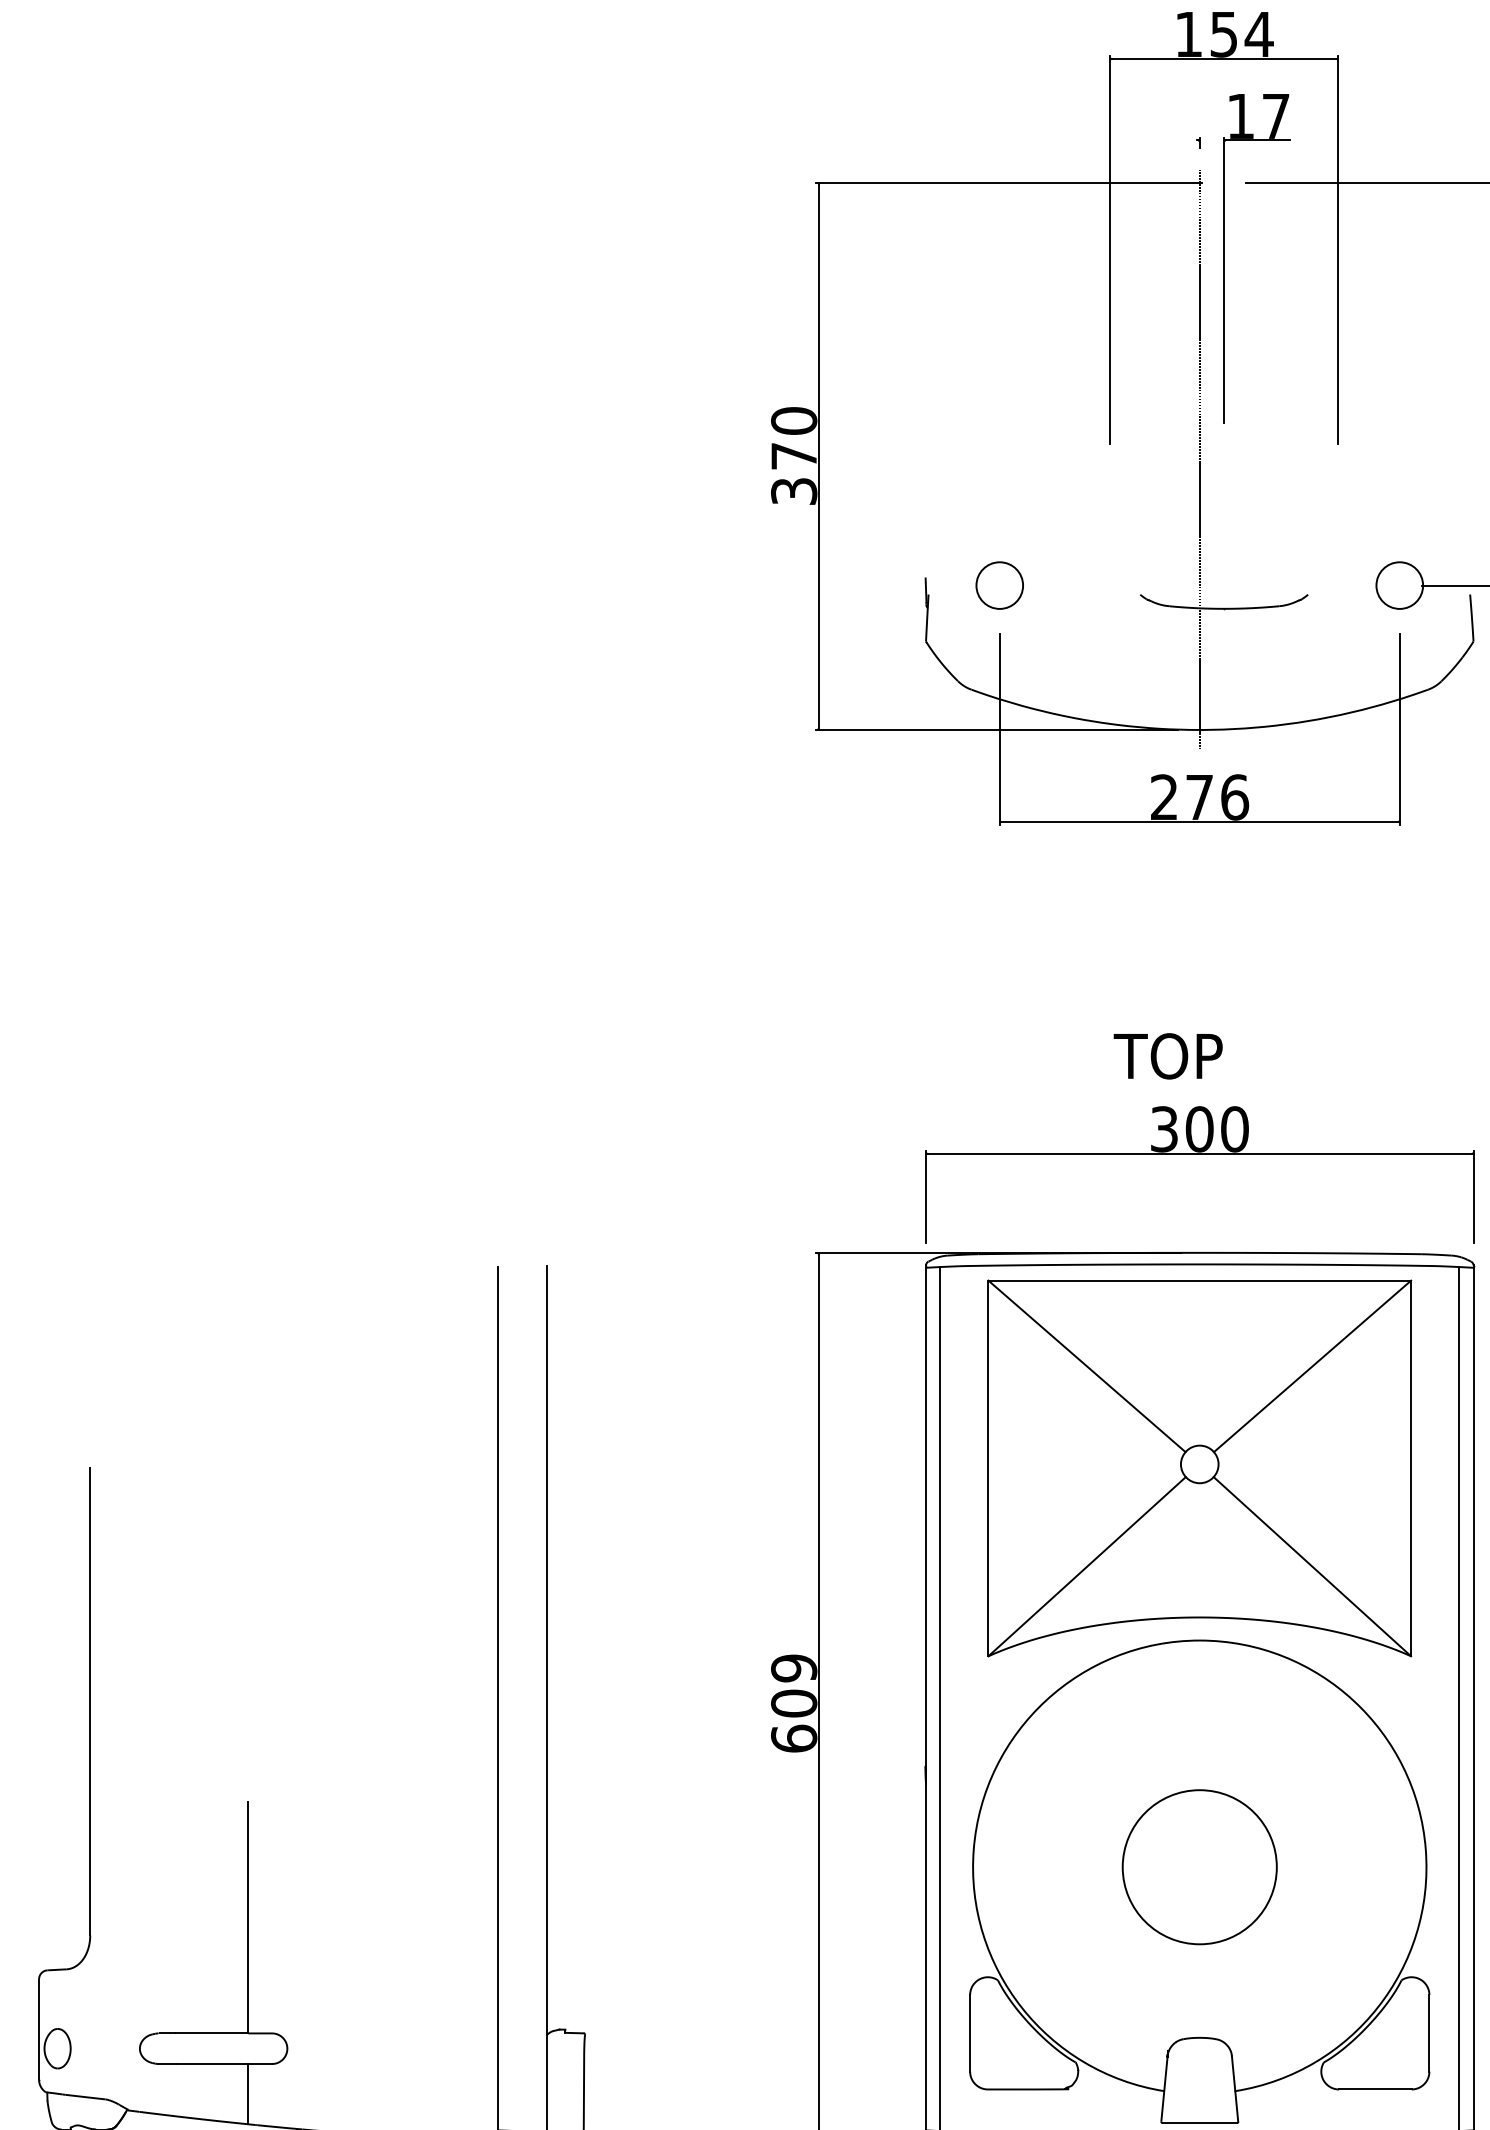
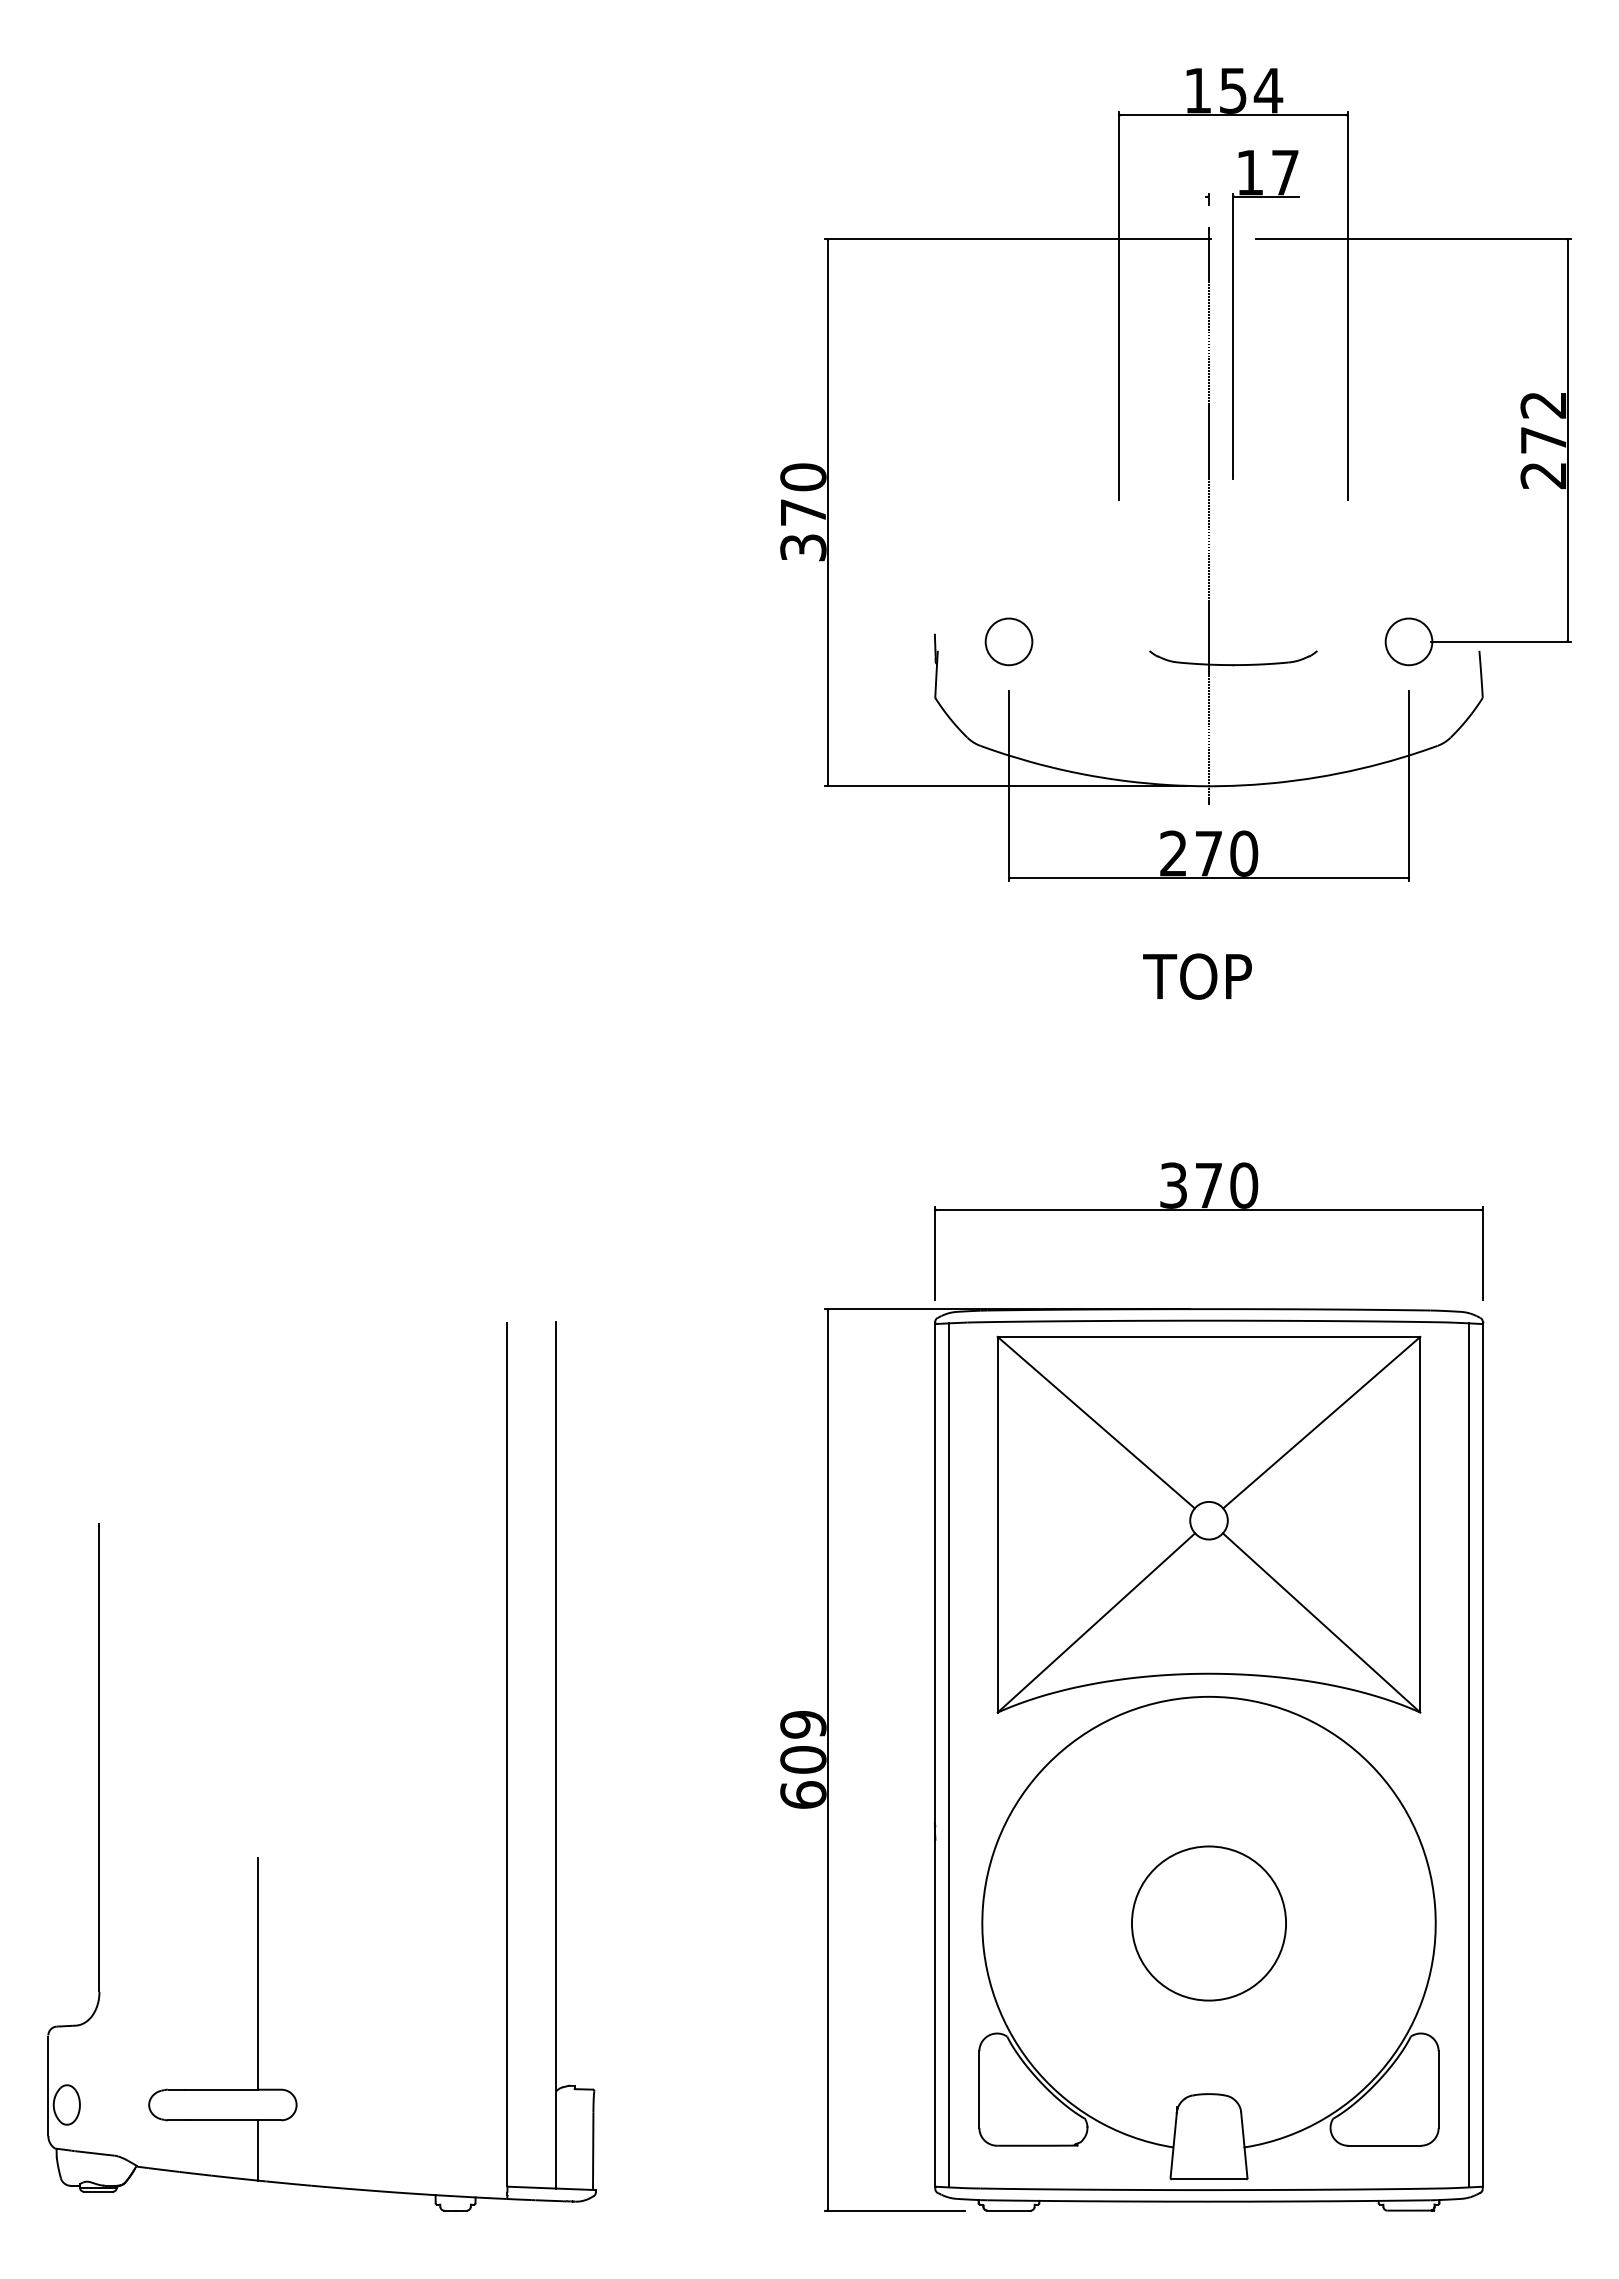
text: (1235, 797) -> (1244, 853), 276 -> 270
text: (1168, 1056) -> (1197, 976), moved
text: (1199, 1129) -> (1208, 1185), 300 -> 370

